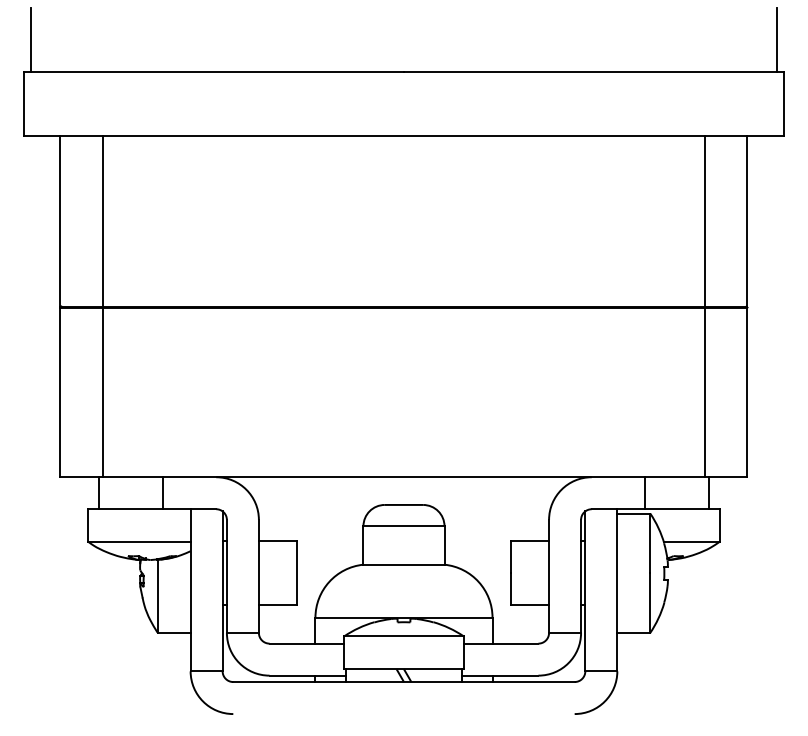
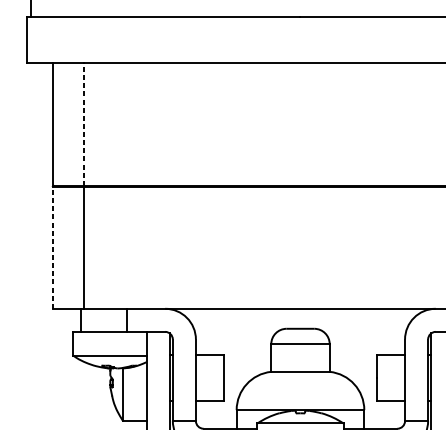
line: (103, 220) -> (83, 123), solid -> dashed
line: (60, 392) -> (52, 247), solid -> dashed

